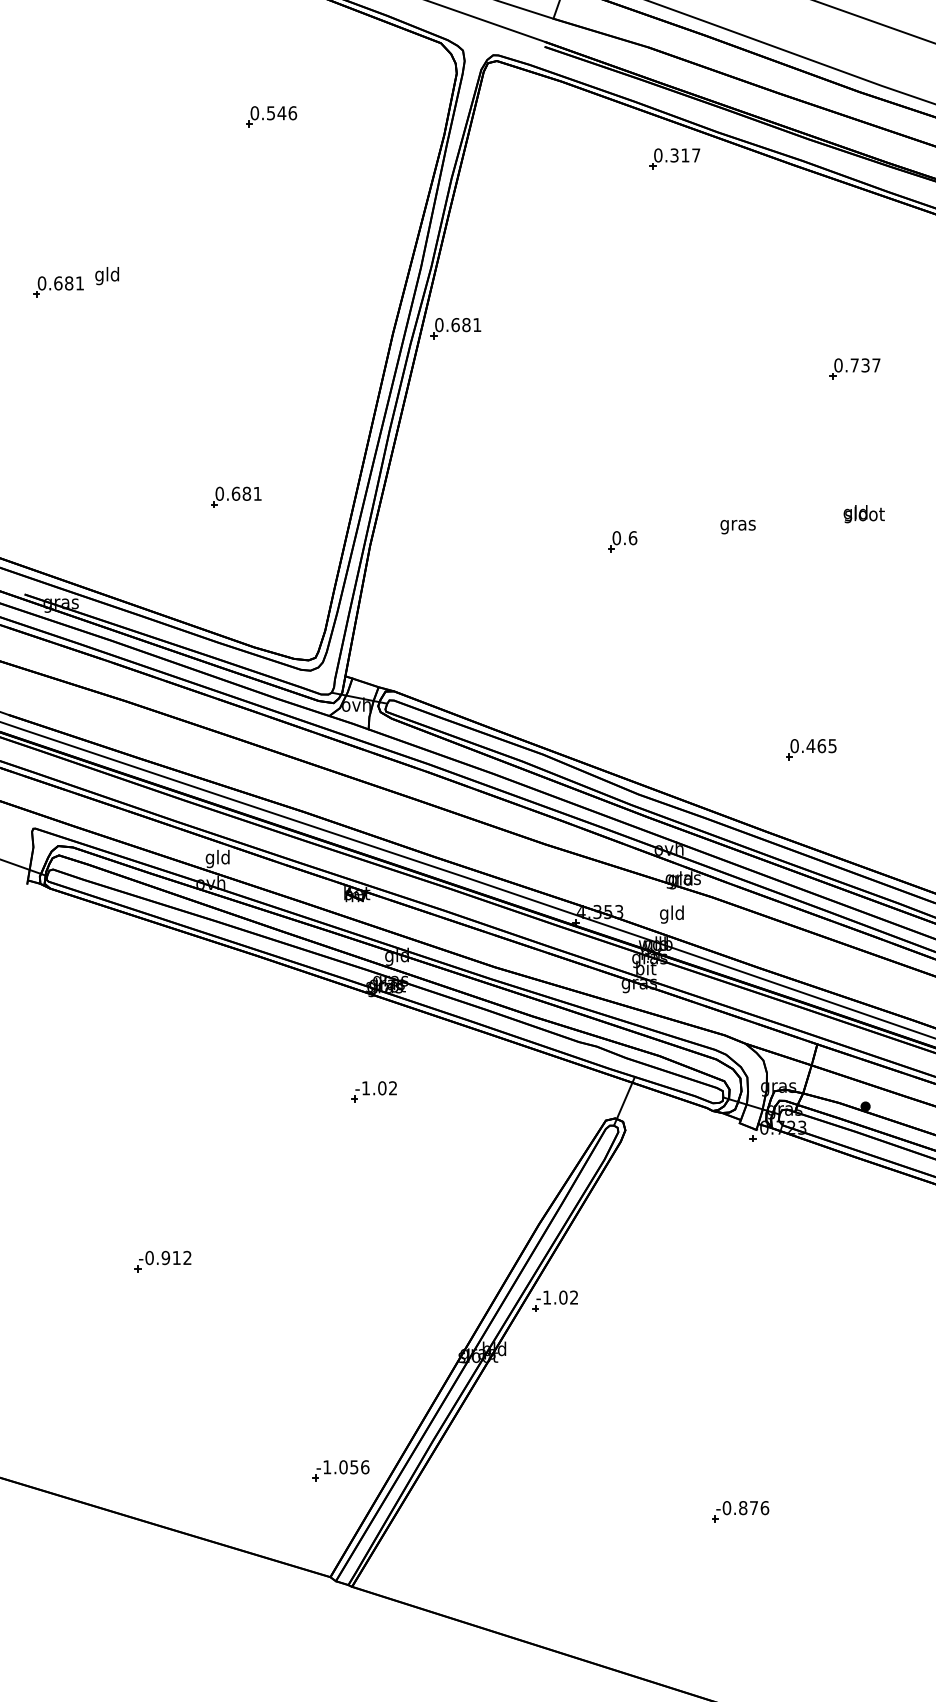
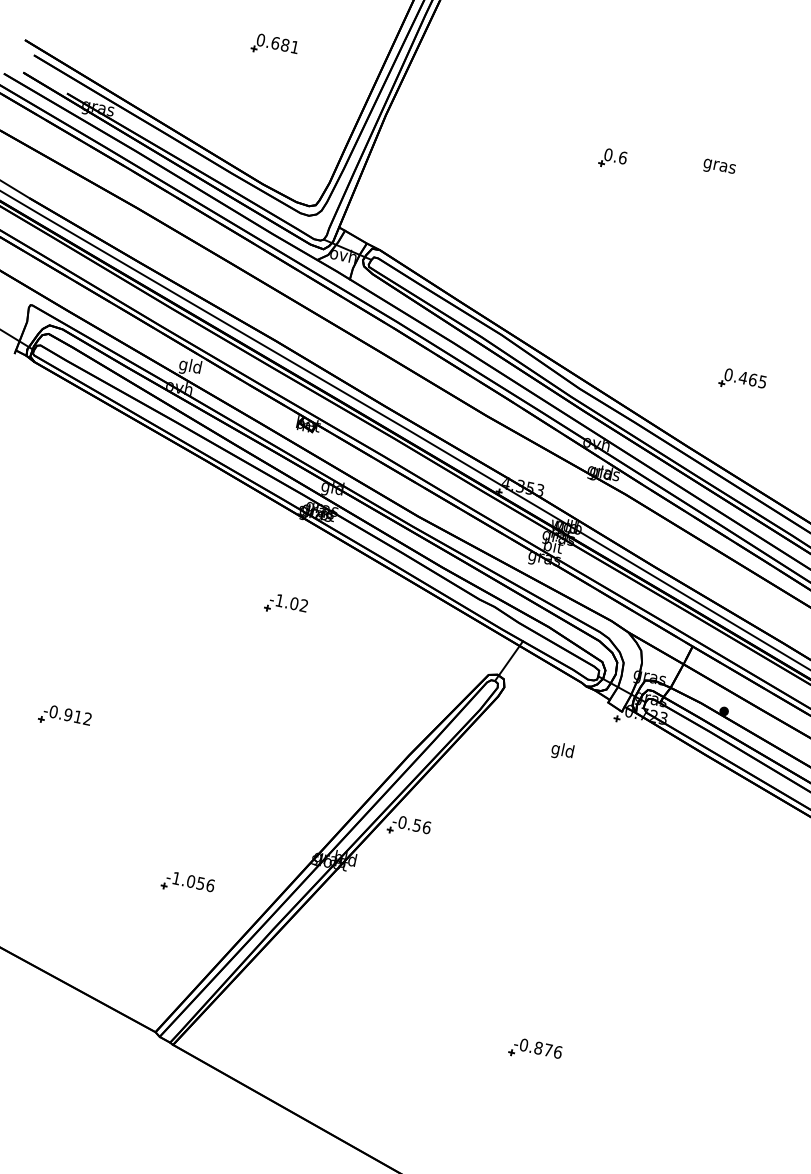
text: (671, 914) -> (562, 751), moved
text: (560, 1297) -> (414, 824), -1.02 -> -0.56
part: (340, 1470) -> (187, 883), moved

